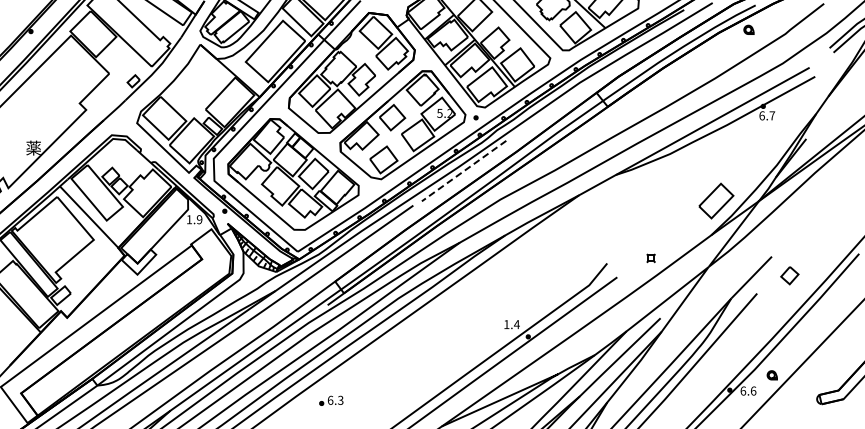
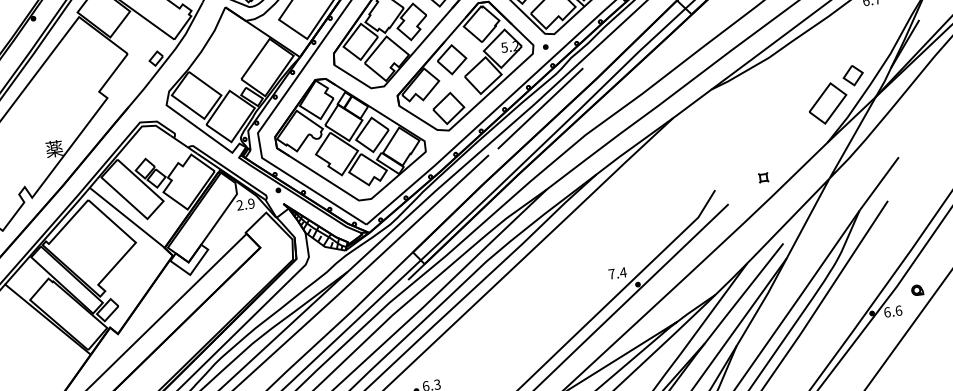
line: (464, 171) -> (541, 109), dashed -> solid
text: (189, 219) -> (240, 205), 1.9 -> 2.9
part: (789, 275) -> (852, 75), moved
text: (506, 324) -> (611, 274), 1.4 -> 7.4

